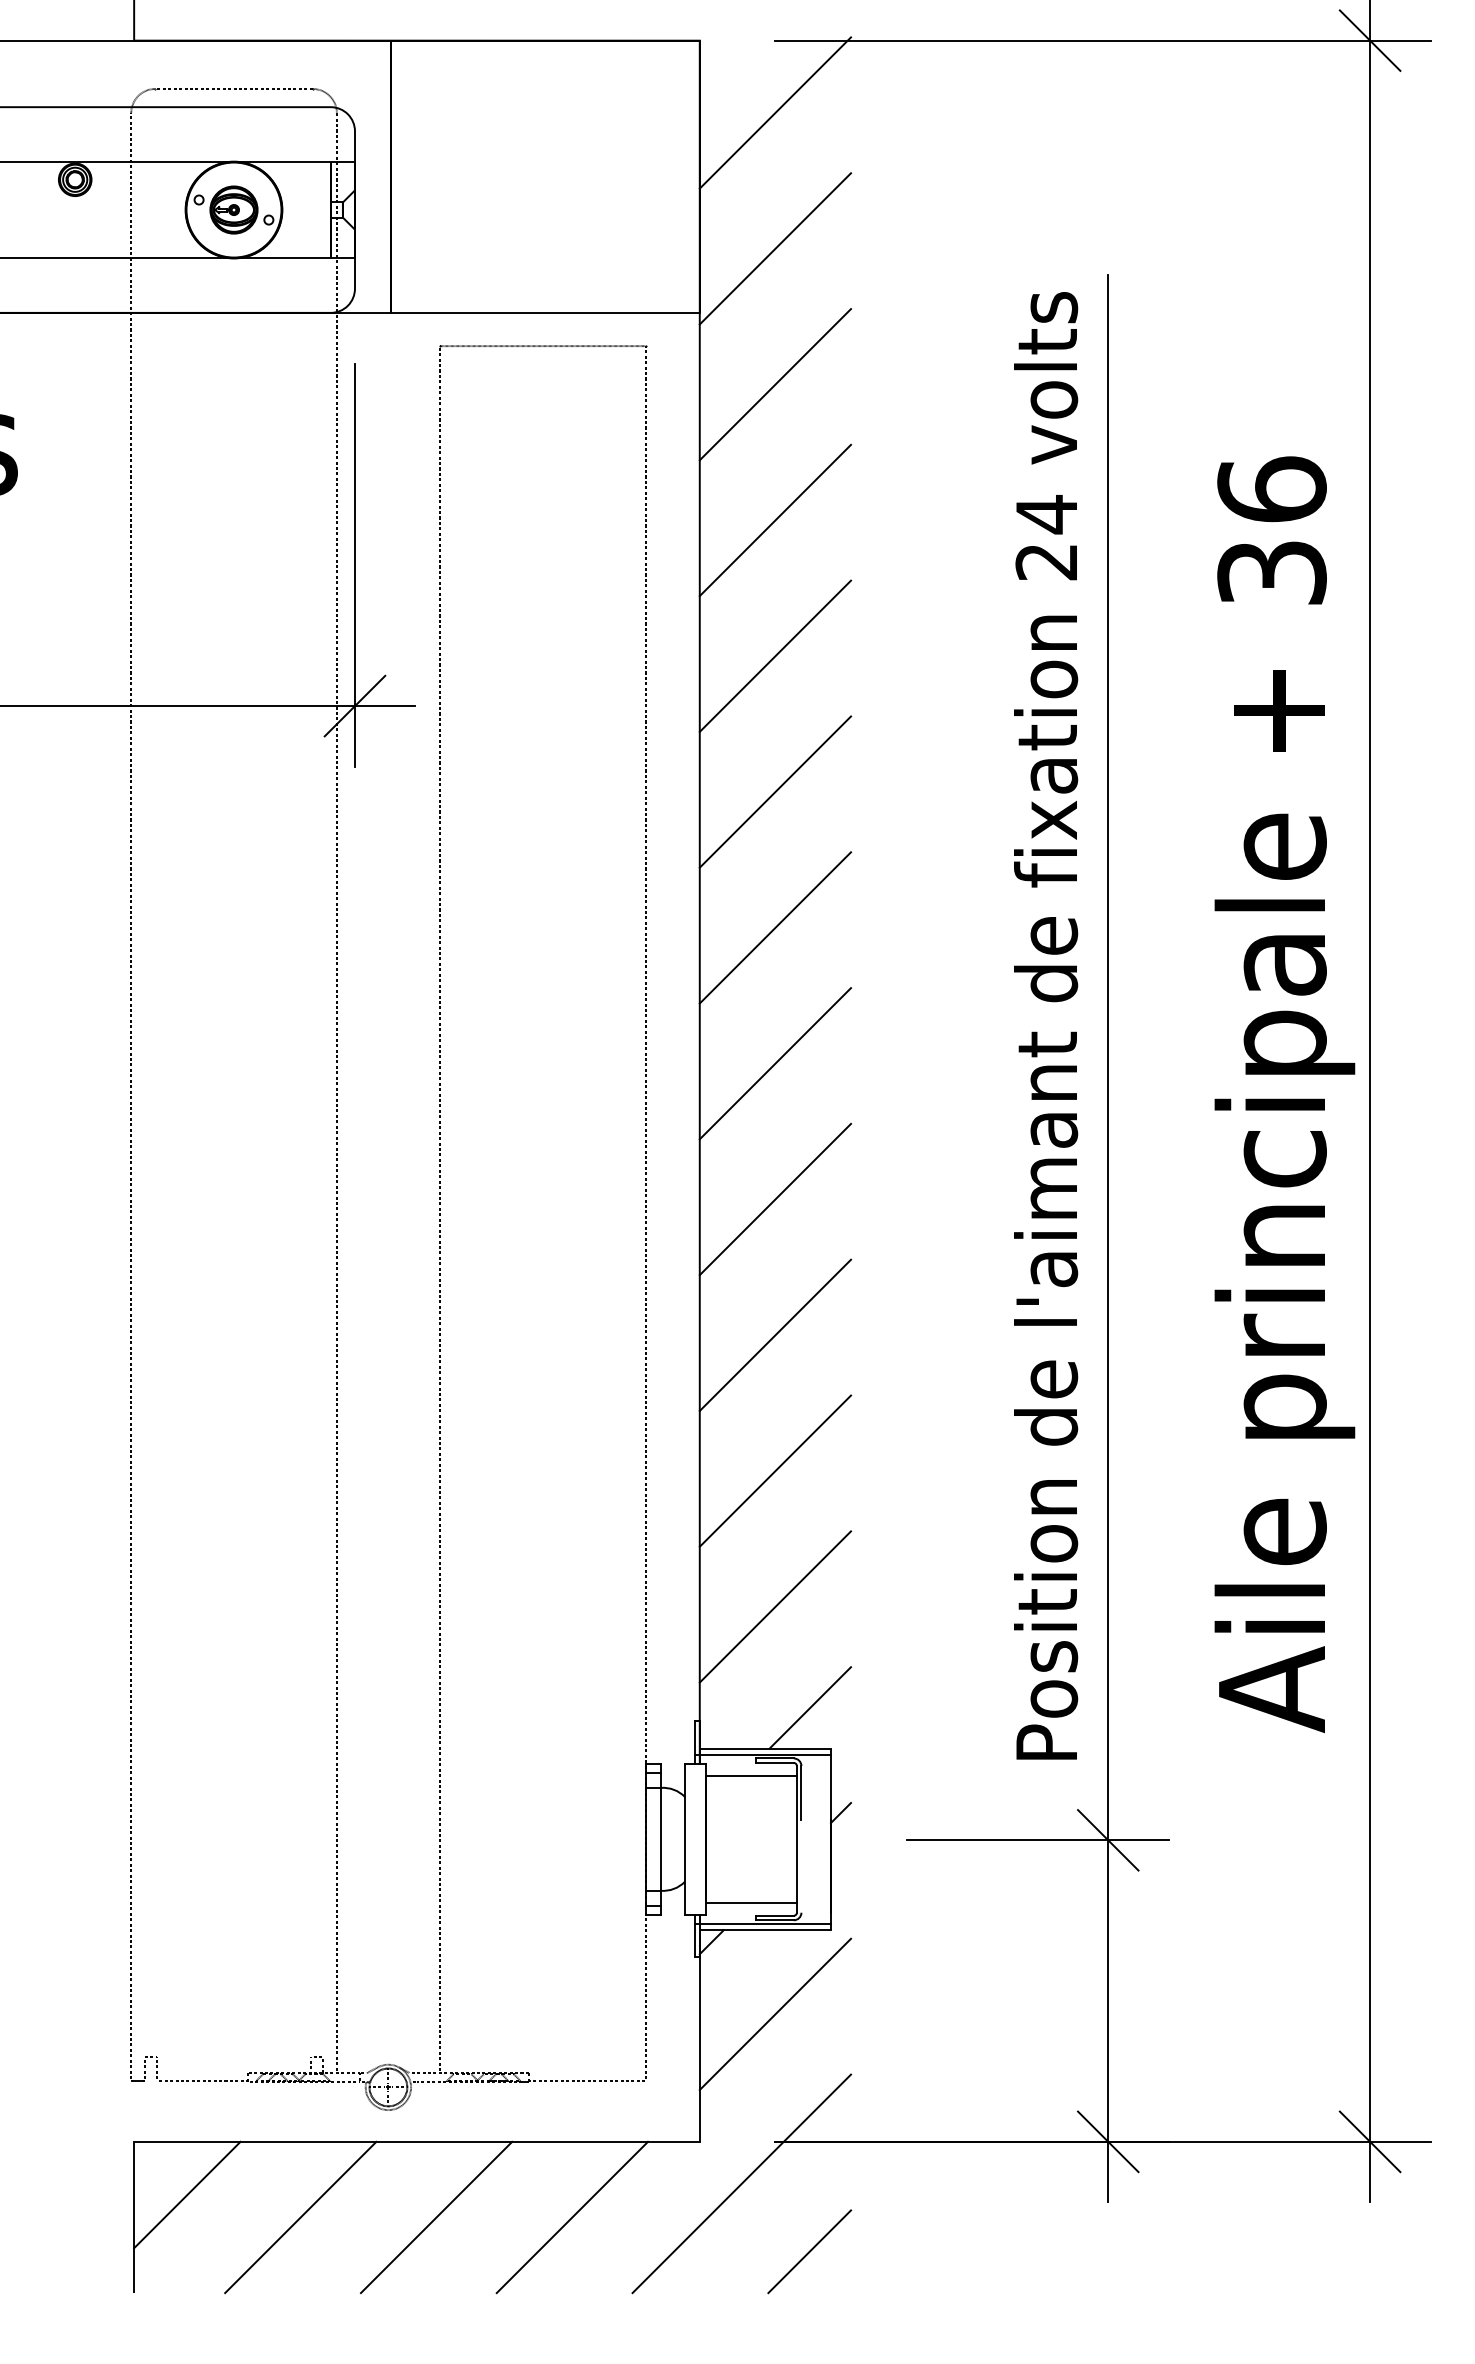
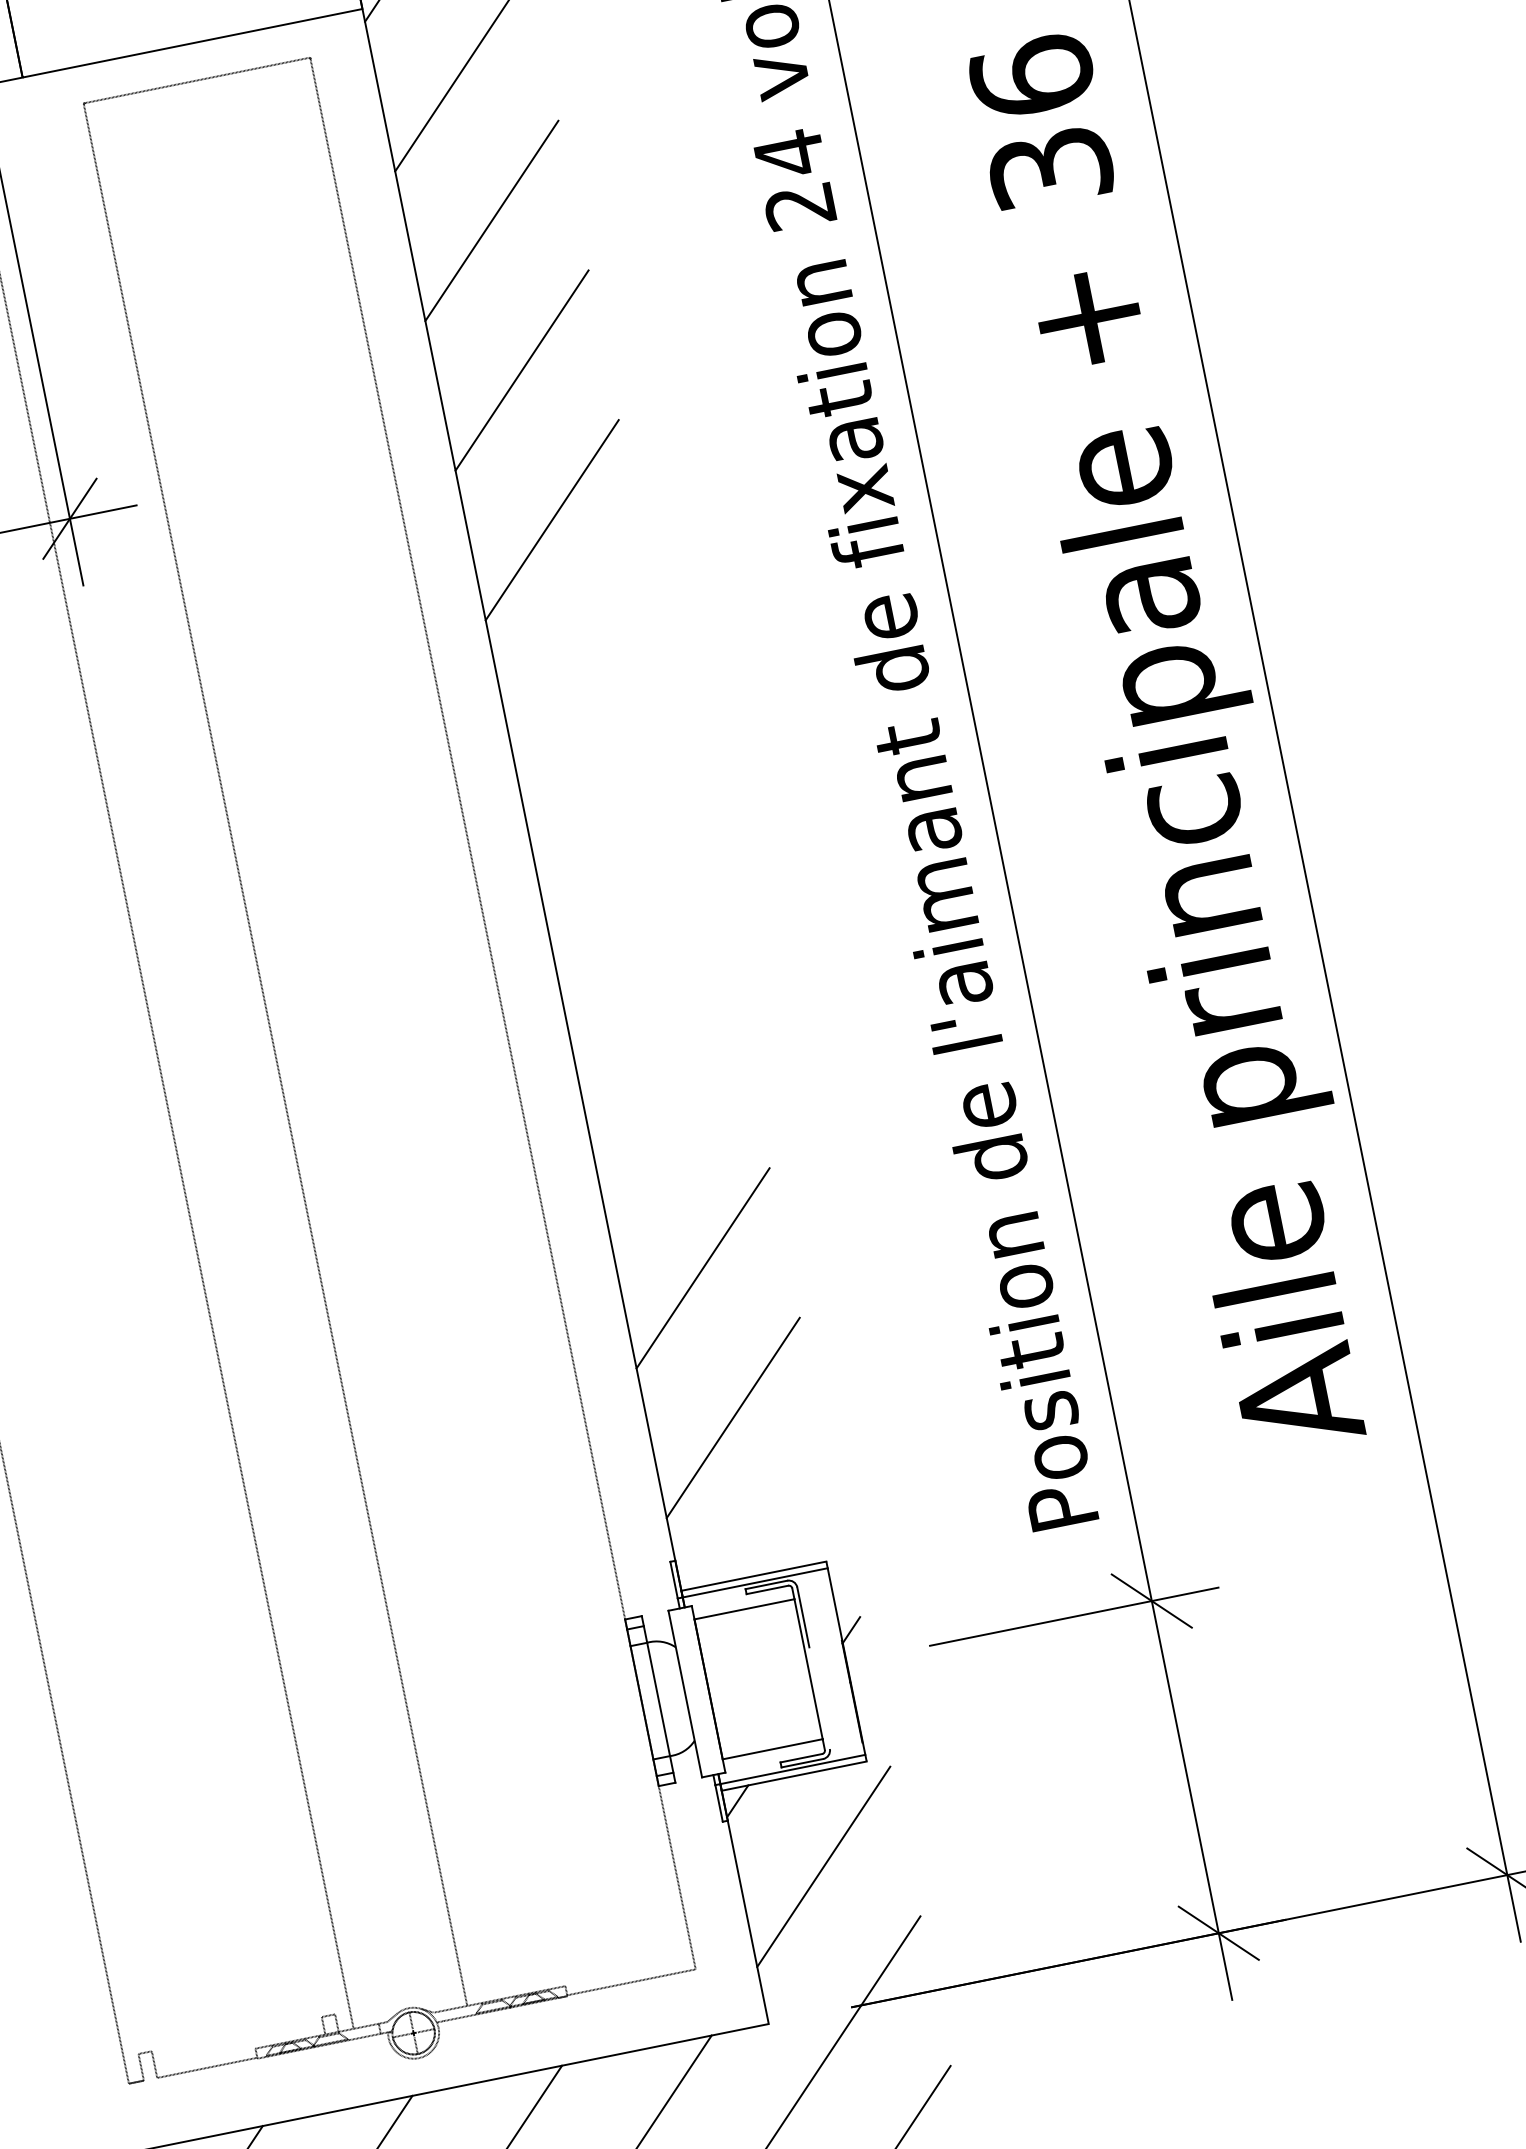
line: (775, 927) -> (582, 669), removed
line: (775, 1063) -> (612, 819), removed
line: (775, 1199) -> (642, 968), removed
line: (775, 1334) -> (672, 1117), removed
line: (810, 1707) -> (794, 1520), removed

